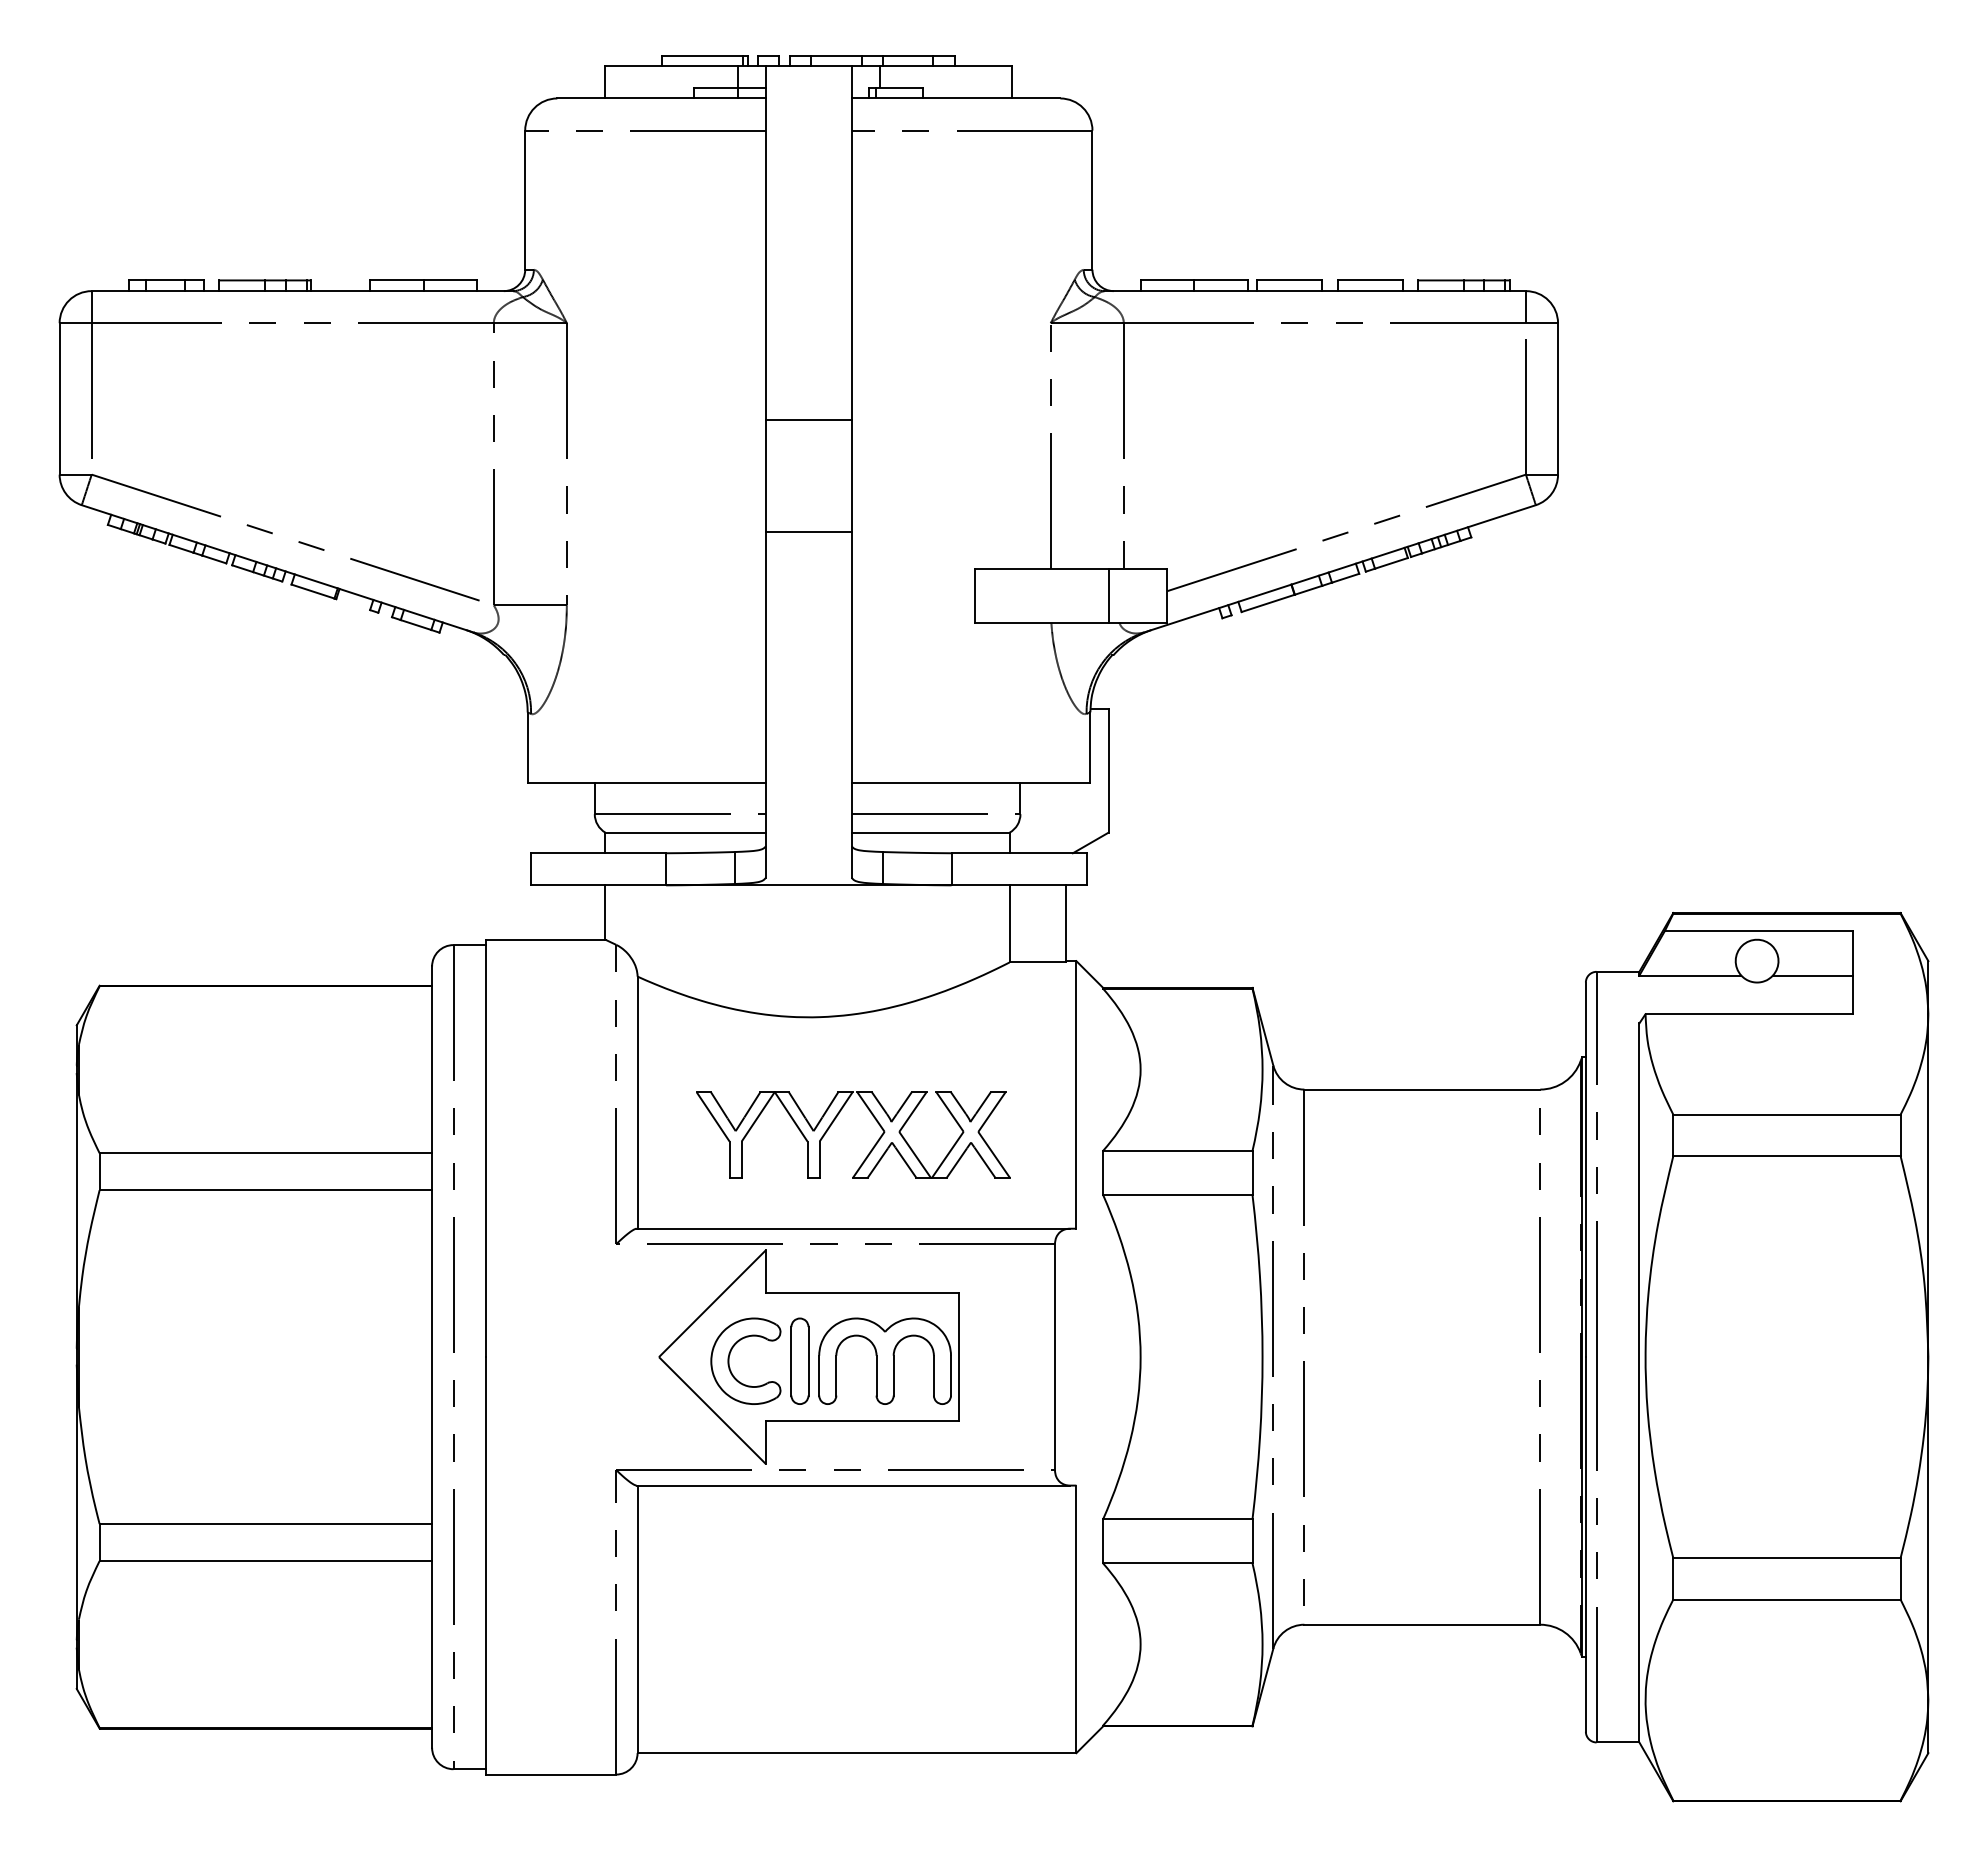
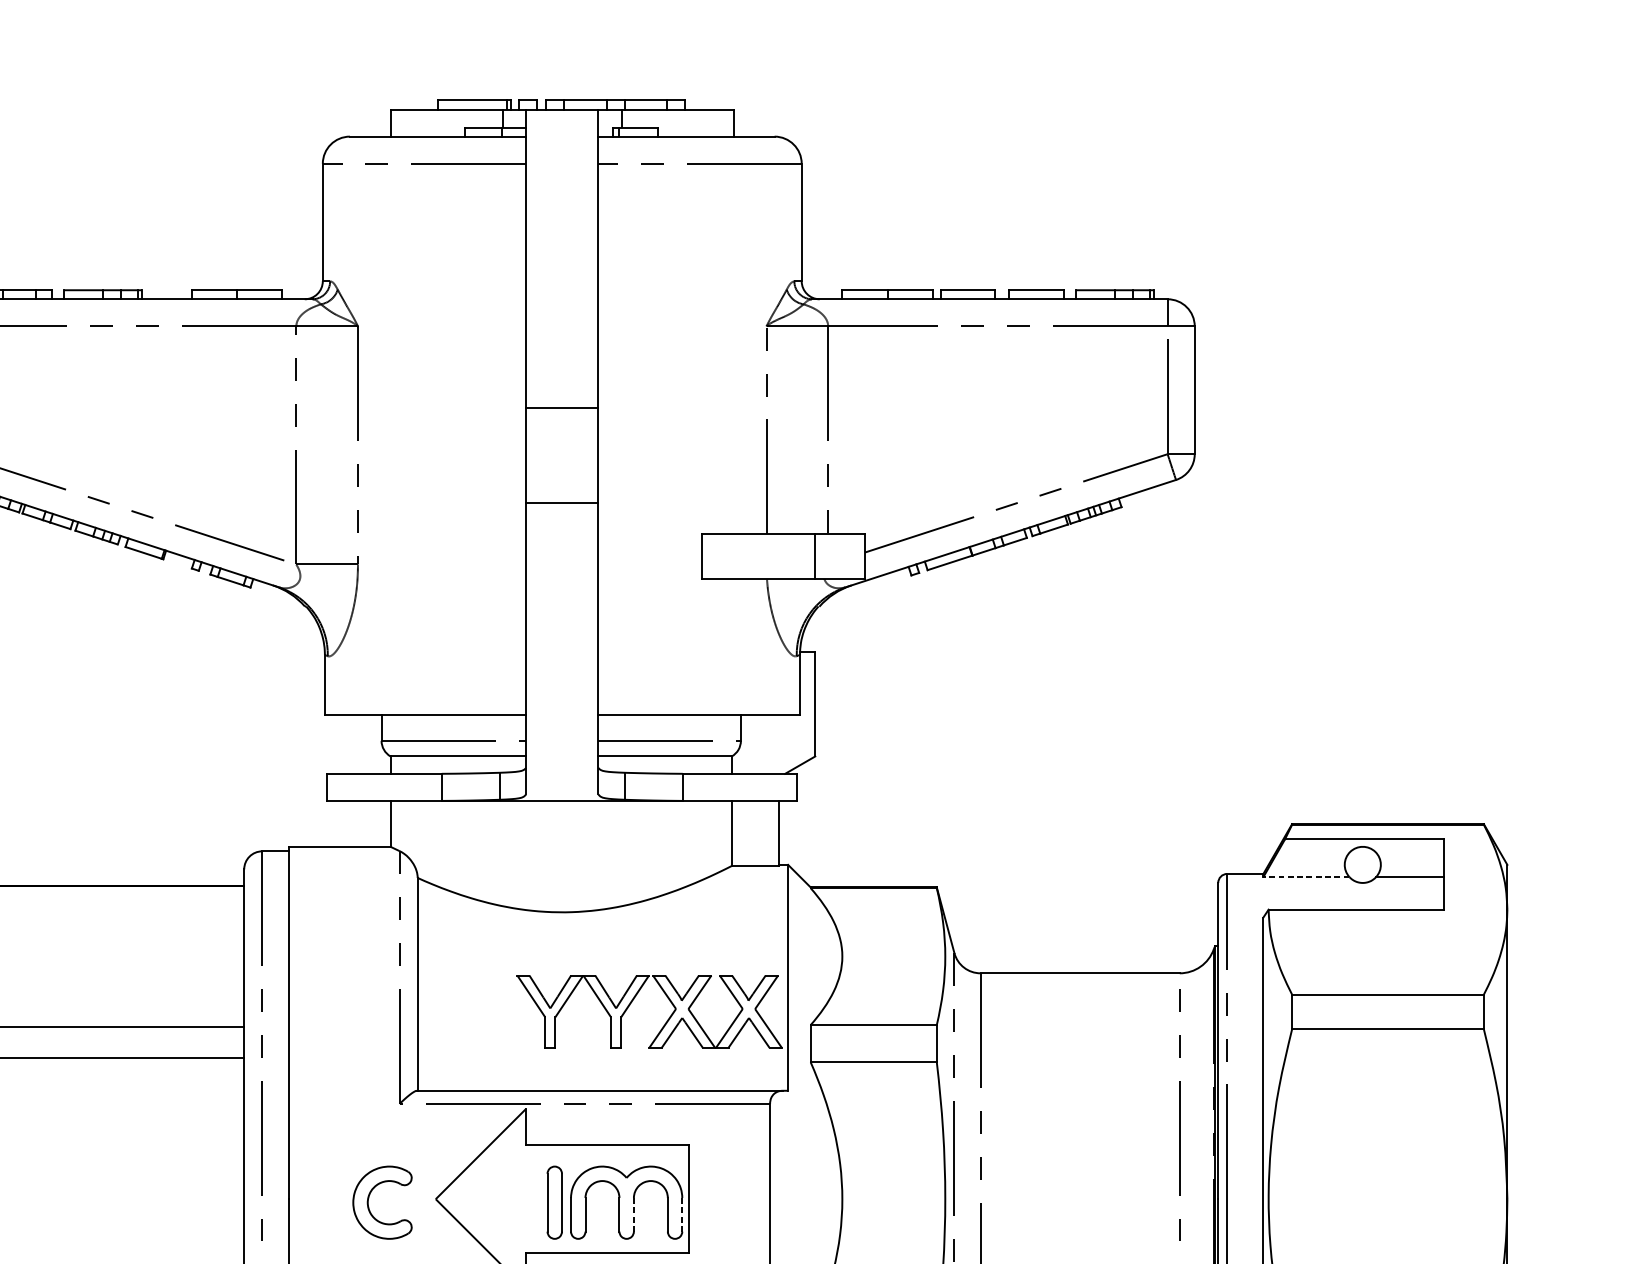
line: (1690, 975) -> (1306, 877), solid -> dashed
part: (834, 1121) -> (633, 1000), moved
part: (730, 1355) -> (369, 1197), moved
line: (893, 1375) -> (633, 1214), solid -> dashed
line: (951, 1375) -> (682, 1214), solid -> dashed

